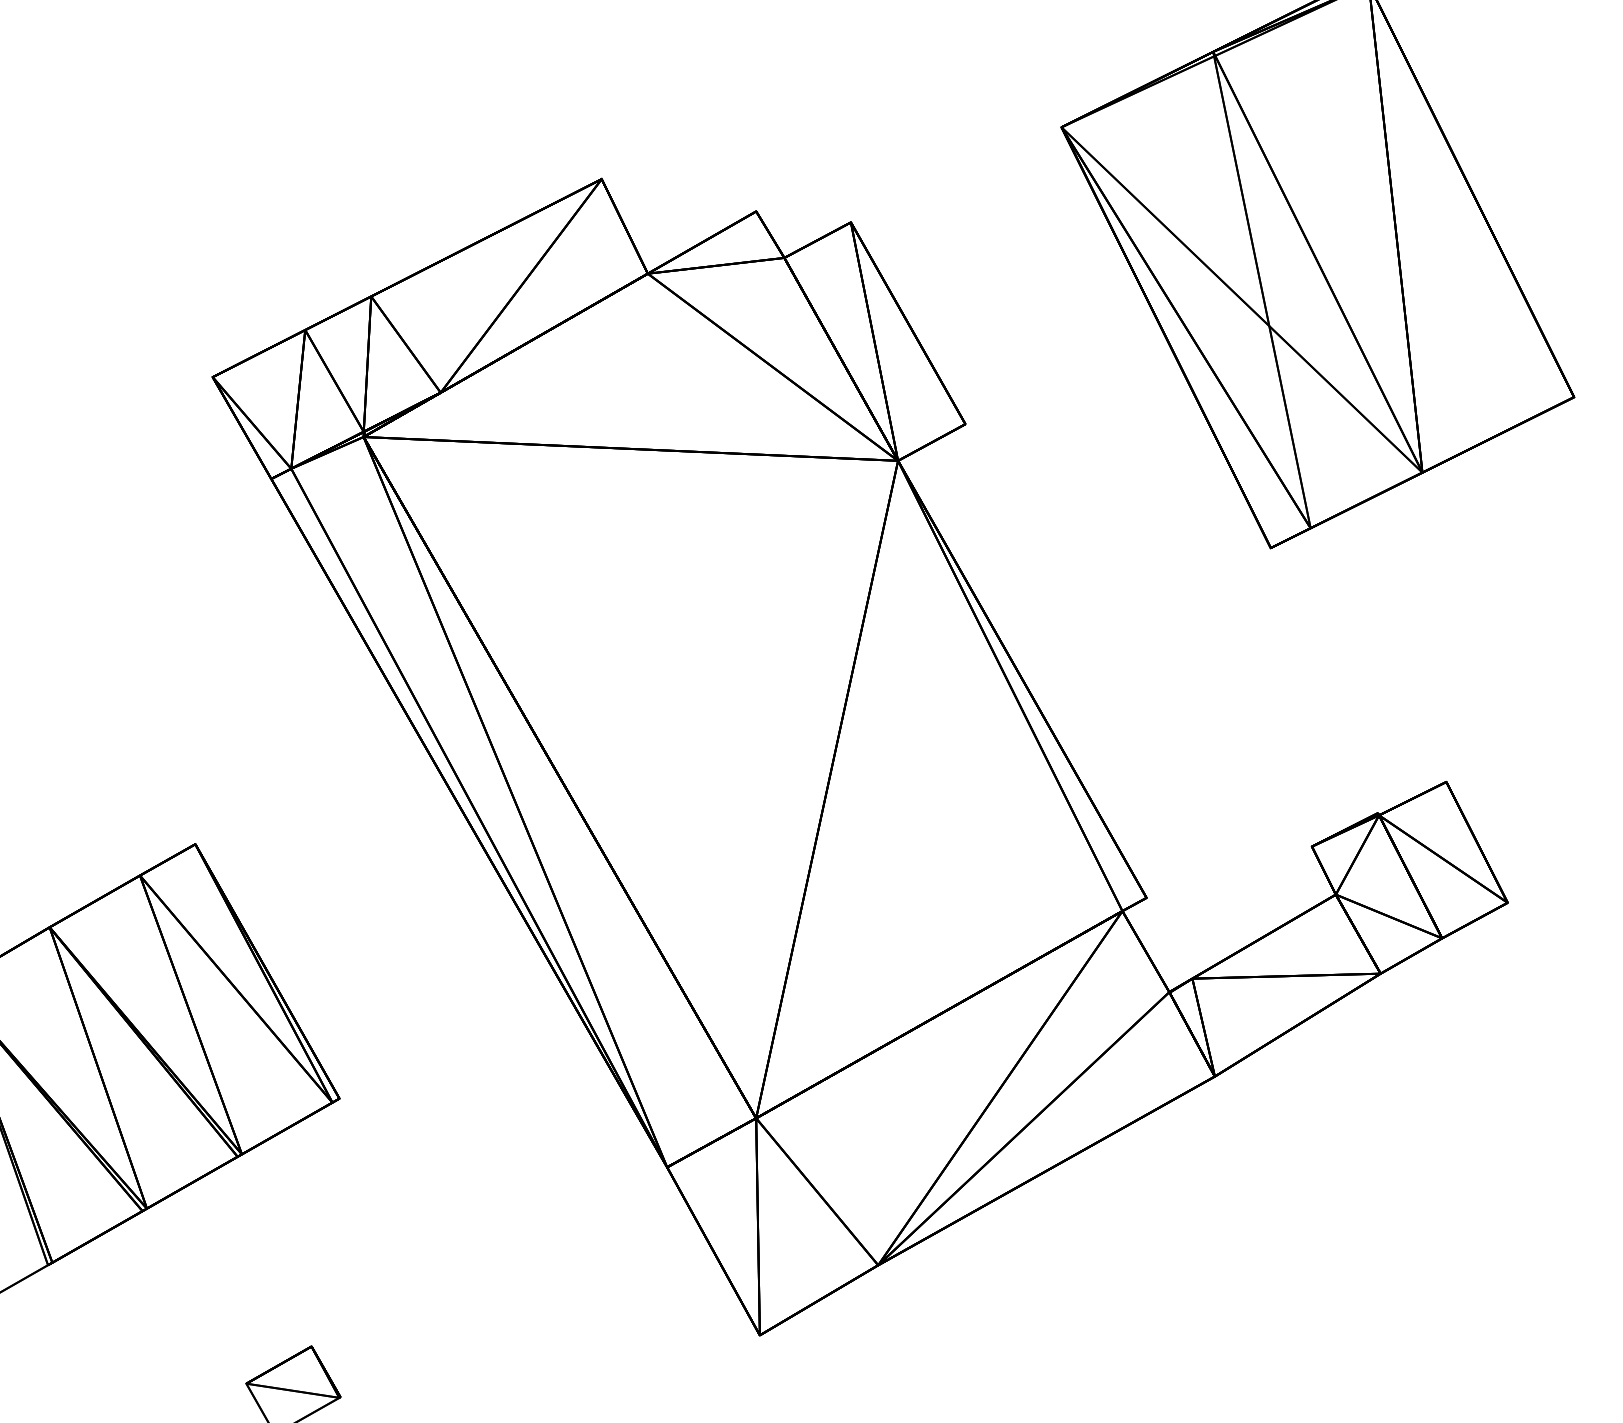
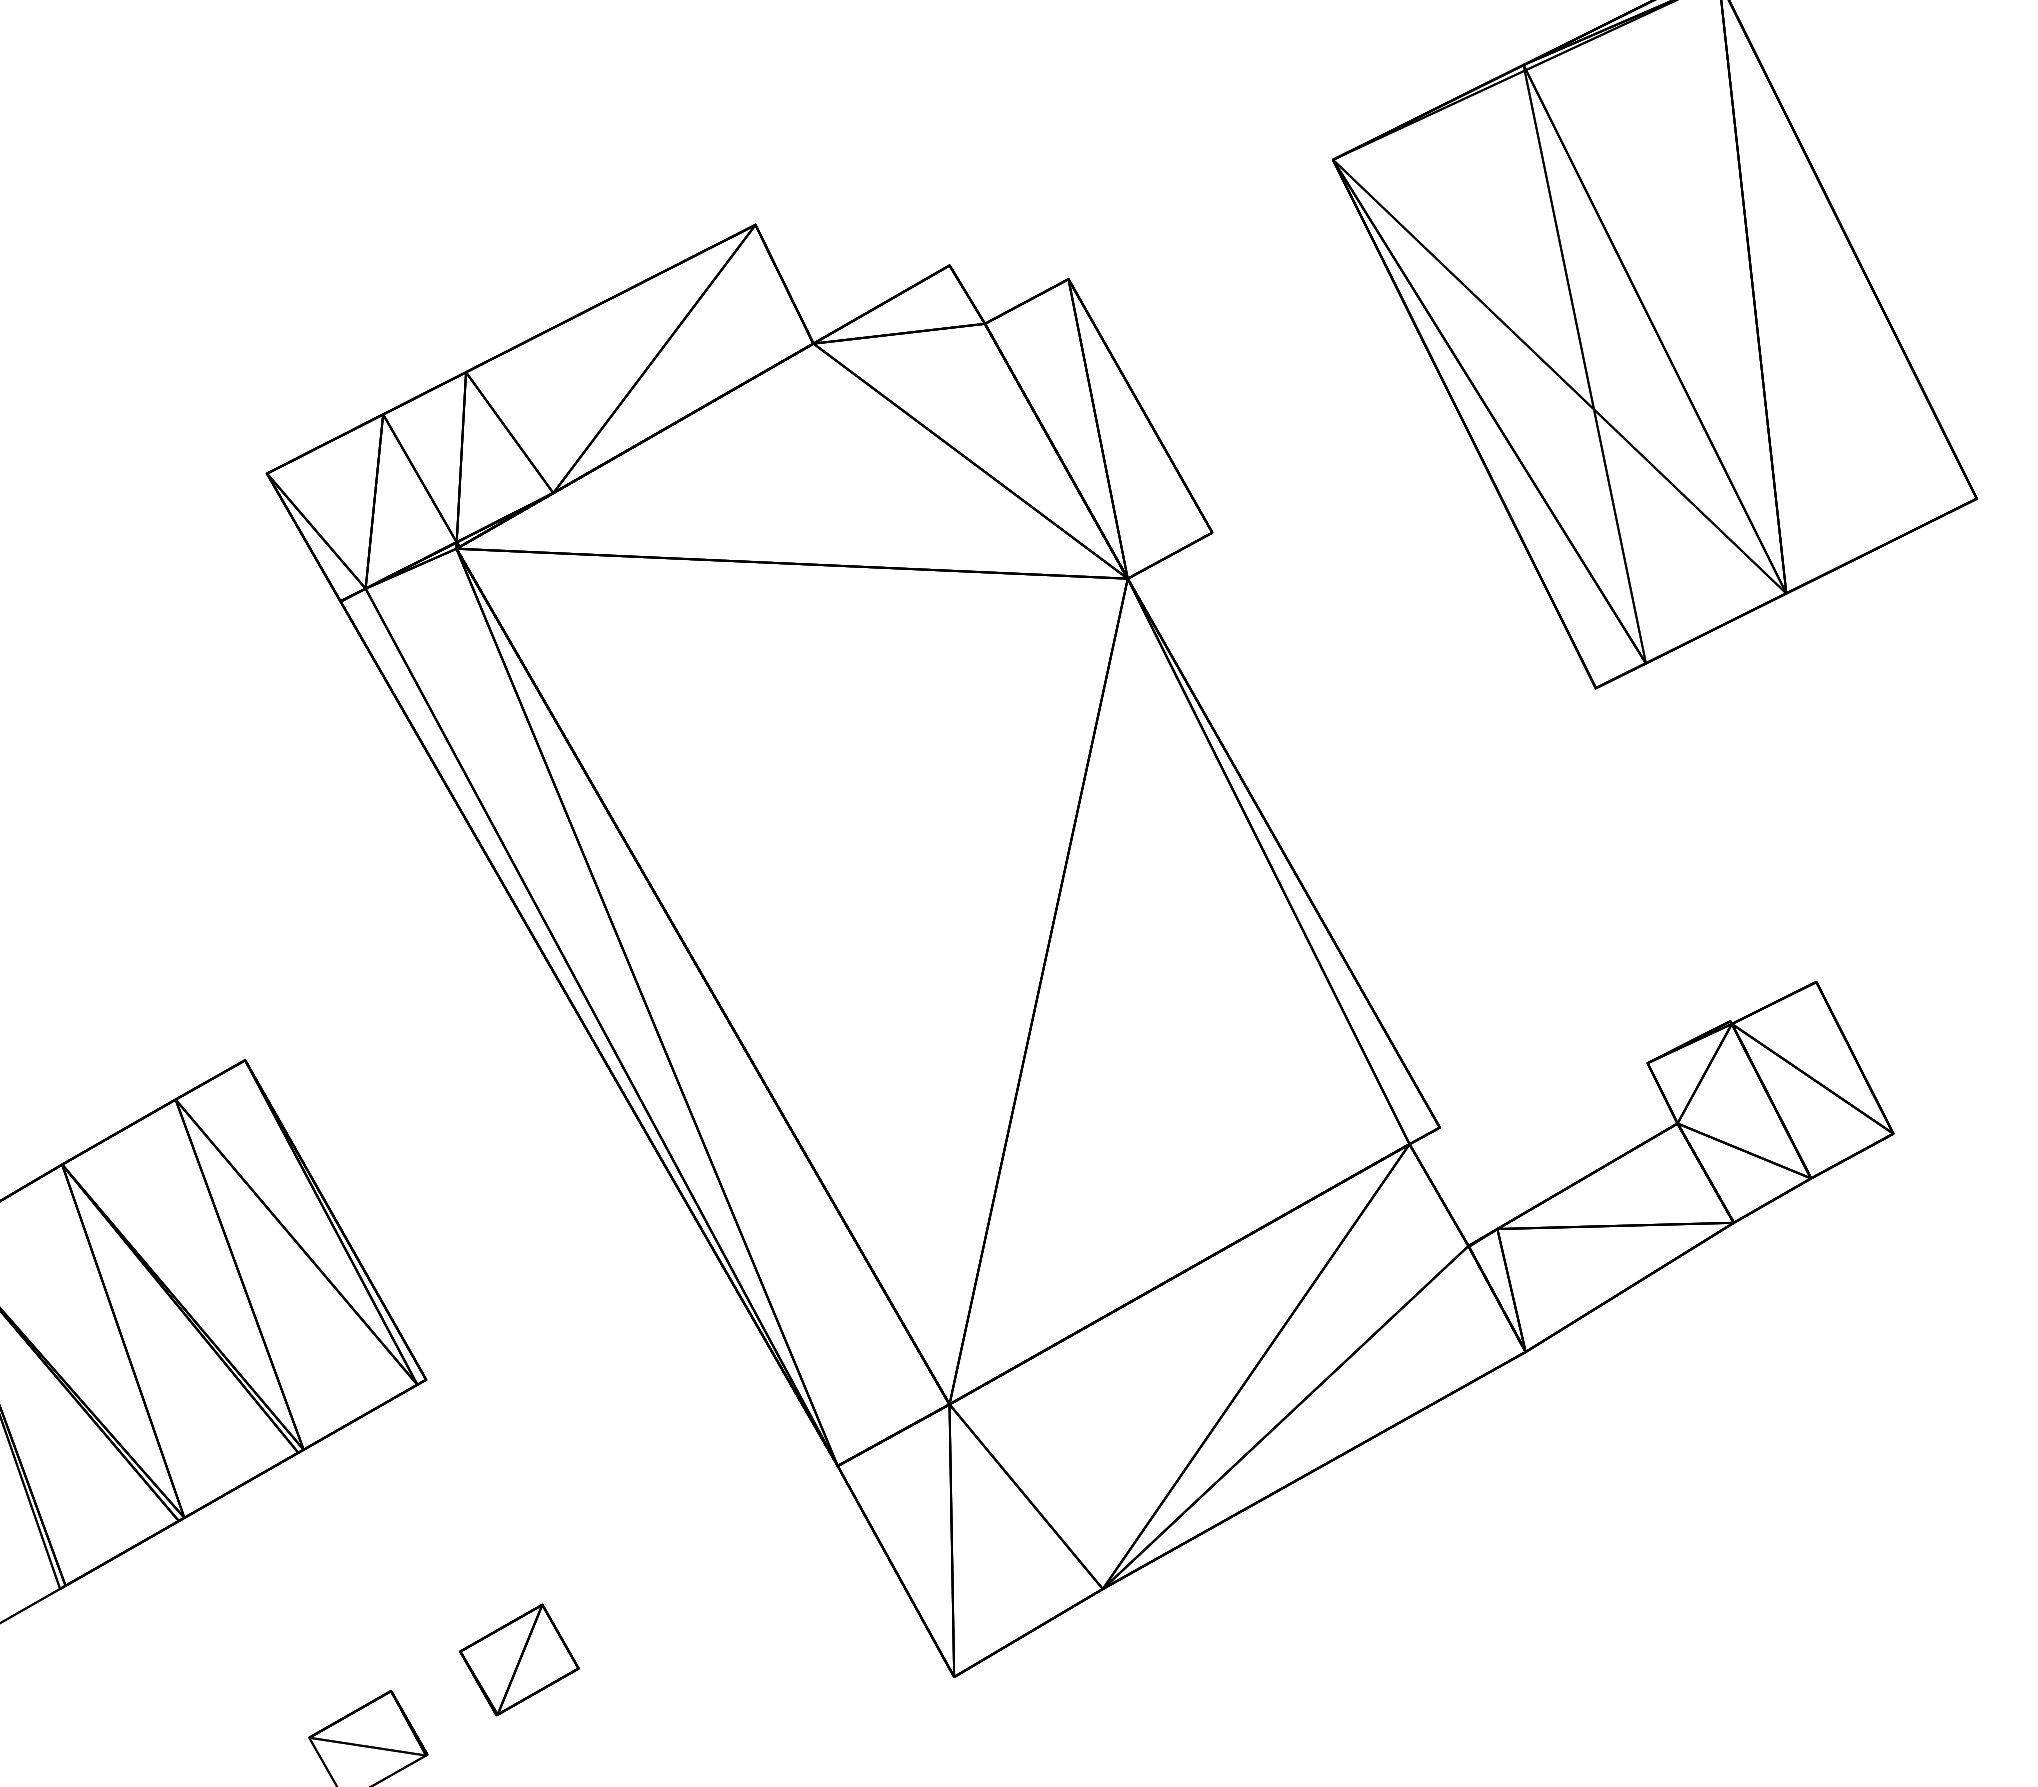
part: (413, 1321) -> (519, 1659), added

